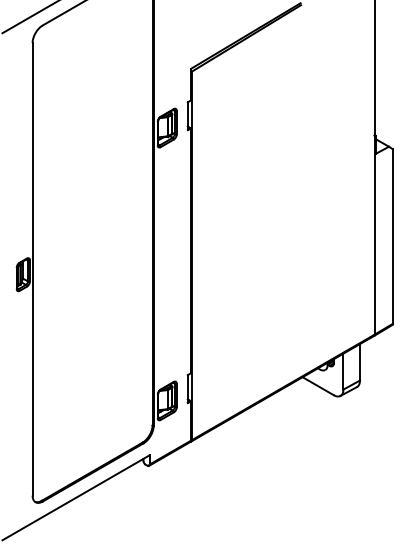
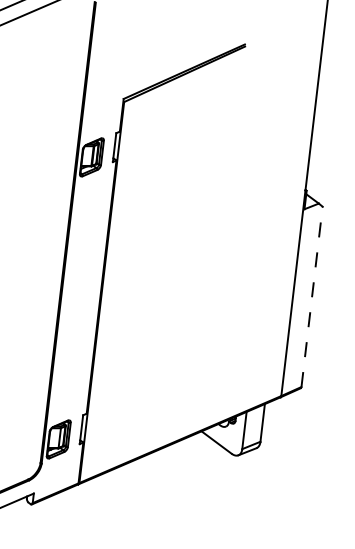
line: (392, 236) -> (311, 296), solid -> dashed

